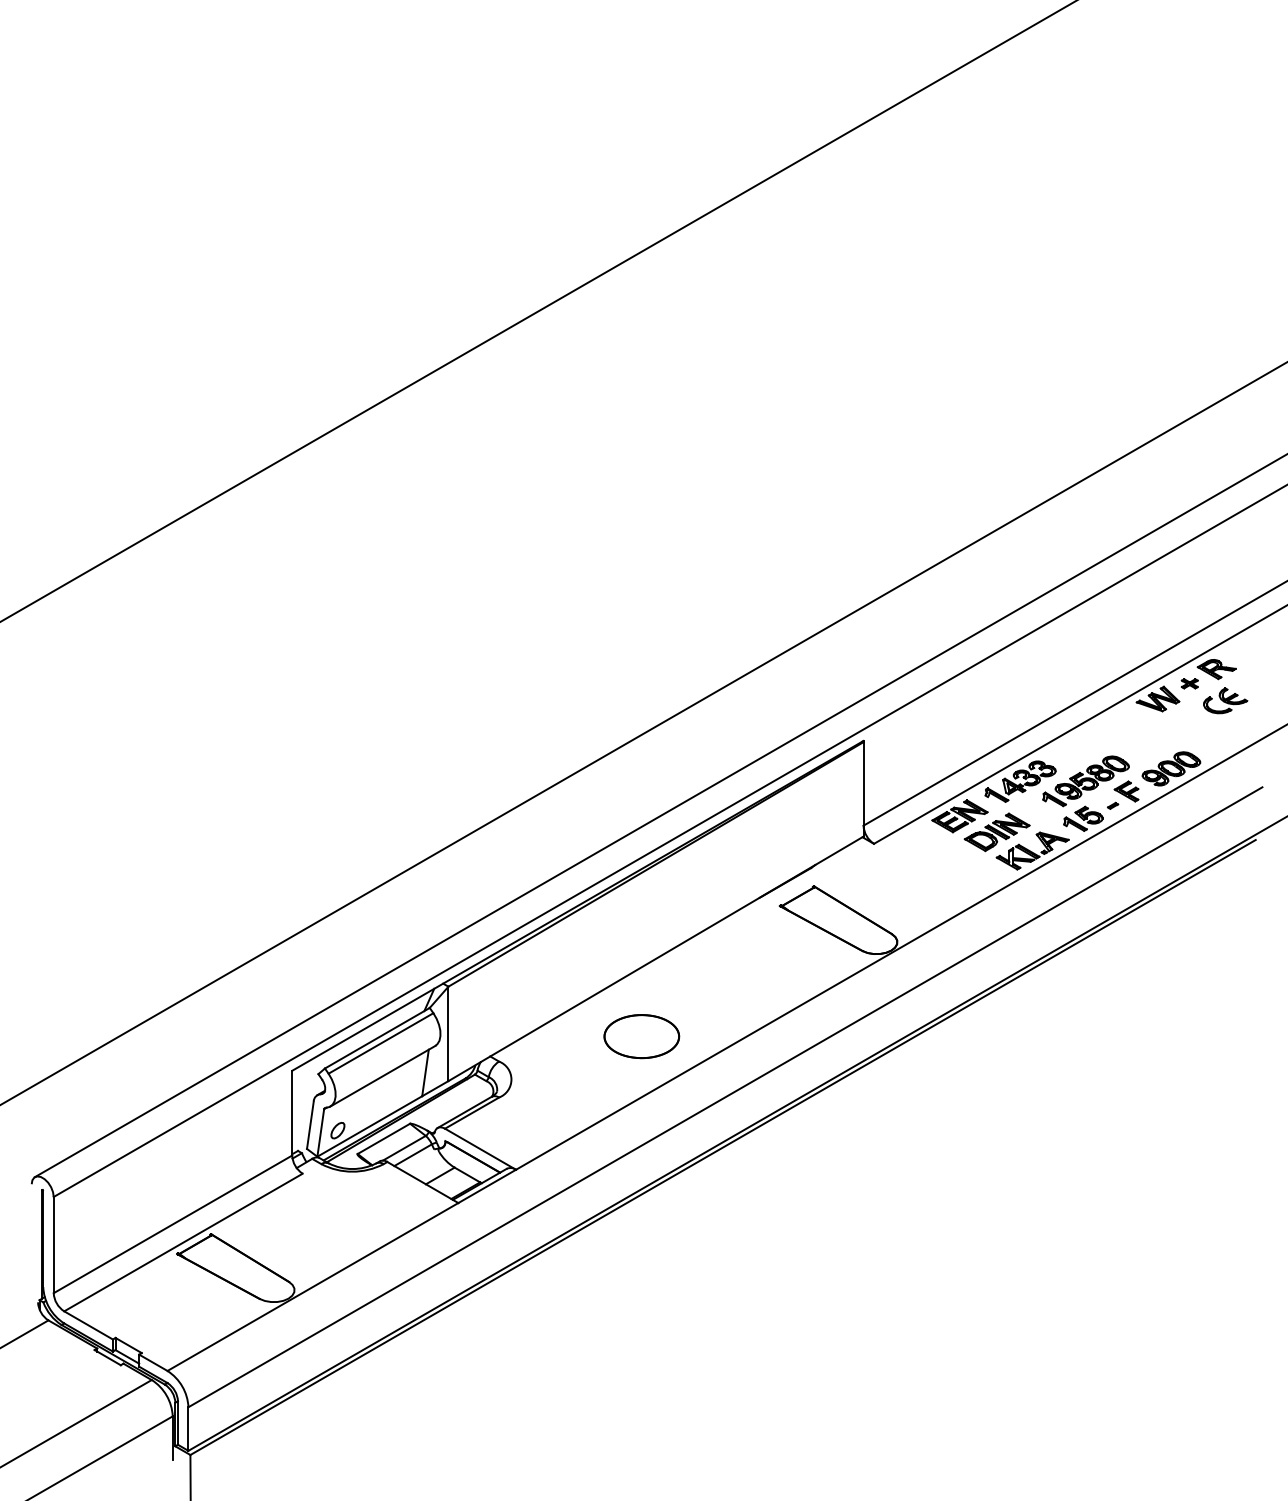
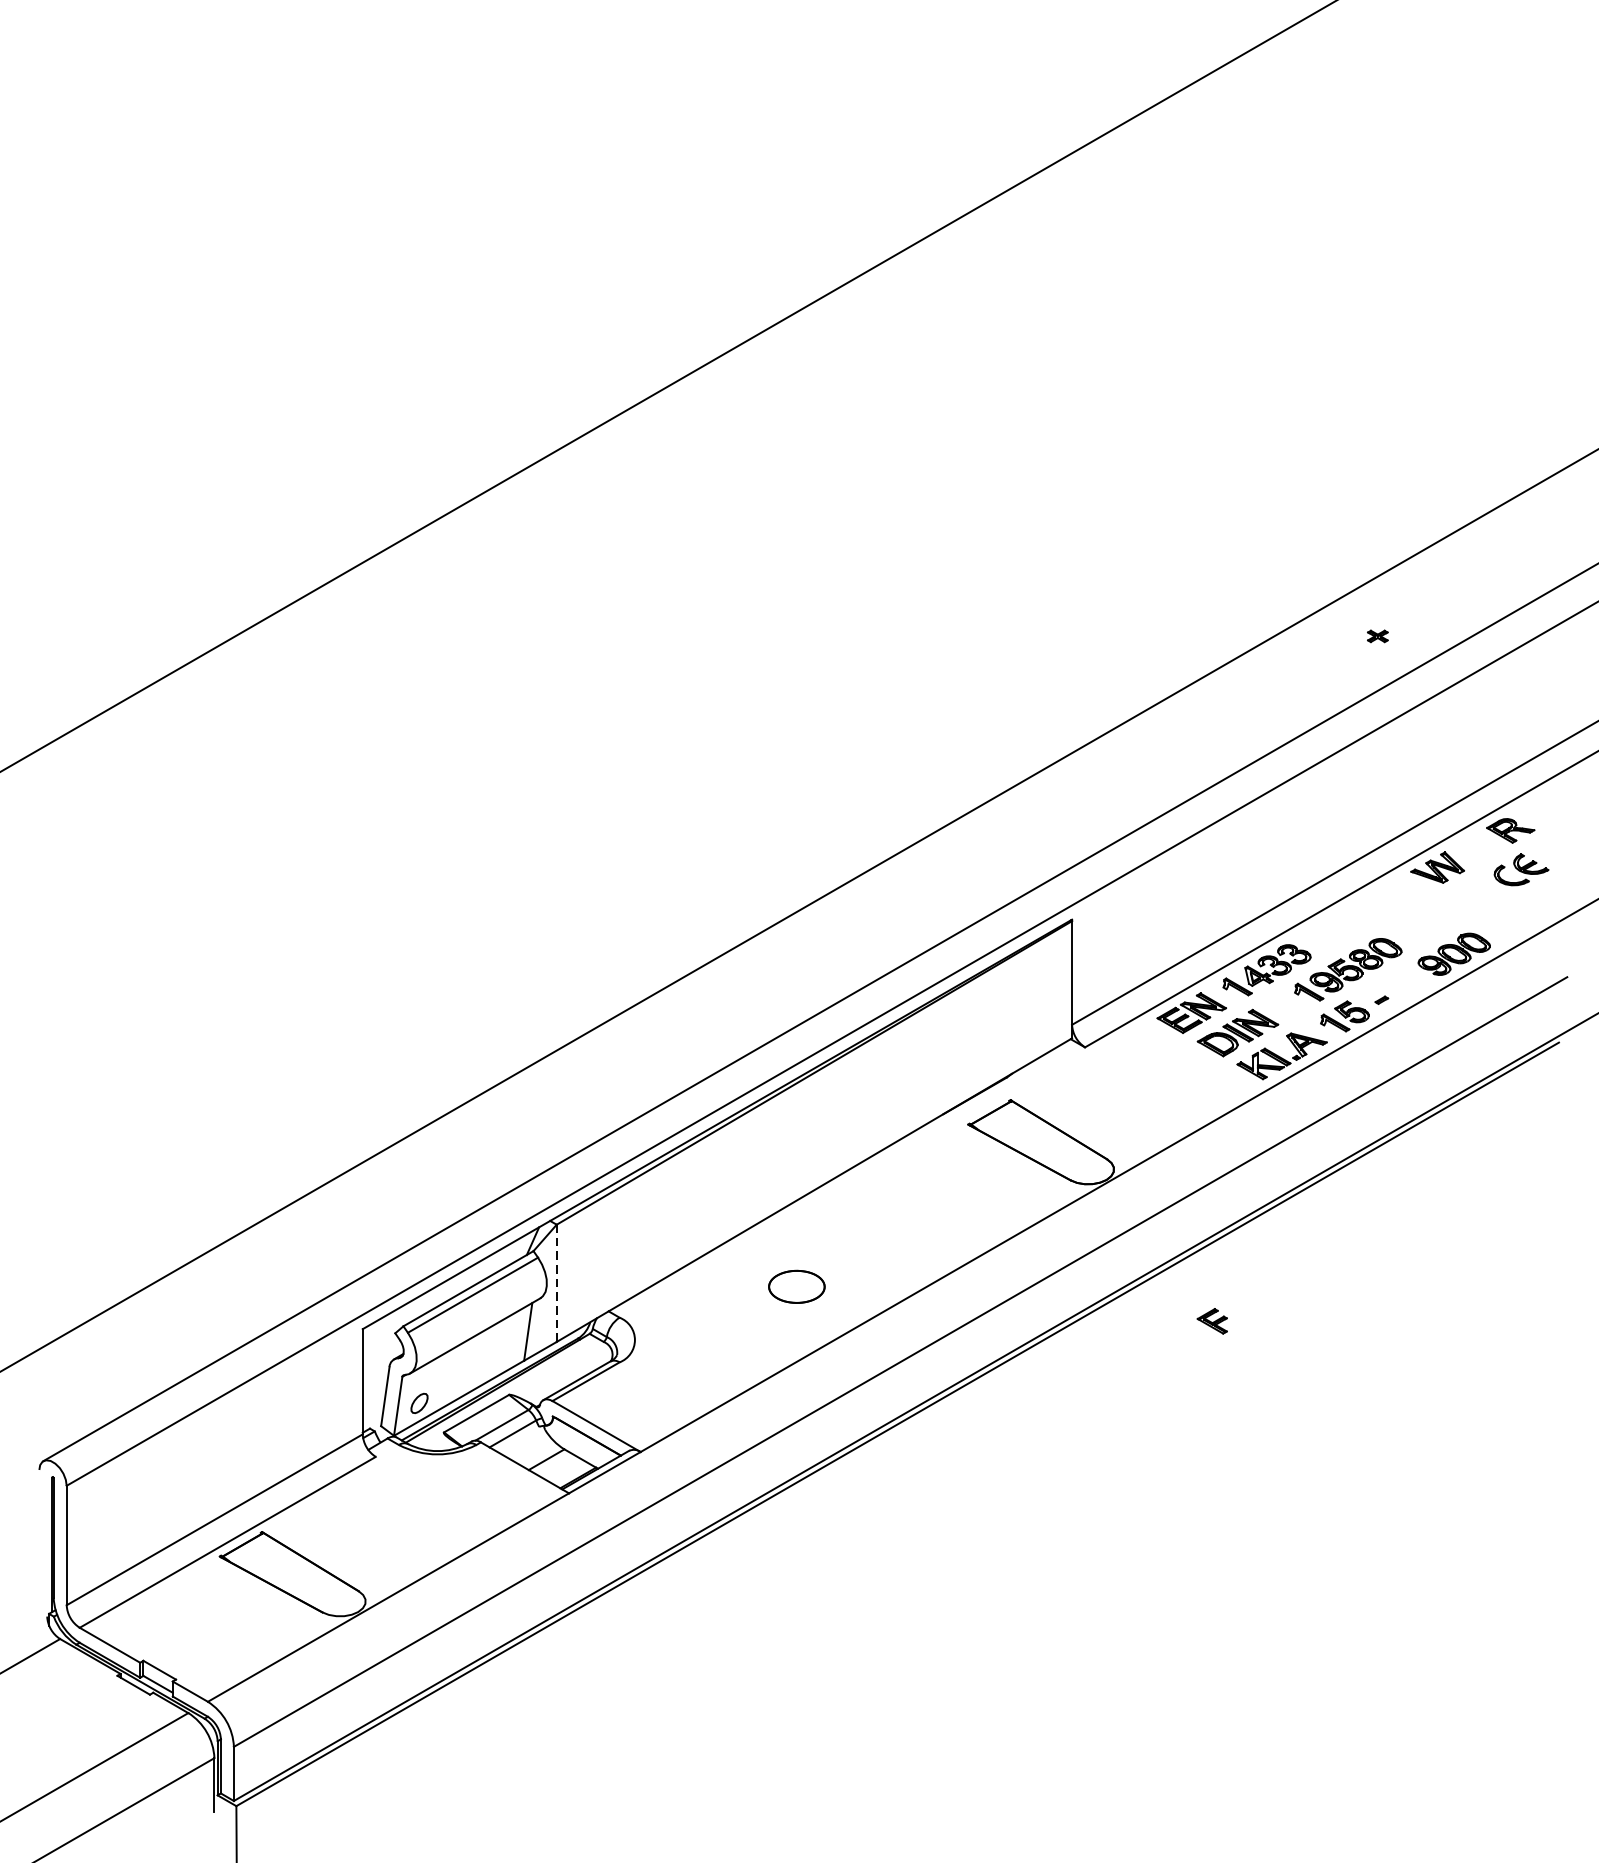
part: (1189, 683) -> (1377, 636), moved
part: (1126, 791) -> (1212, 1321), moved
line: (448, 1033) -> (556, 1282), solid -> dashed
part: (641, 1036) -> (796, 1286), size x0.6

